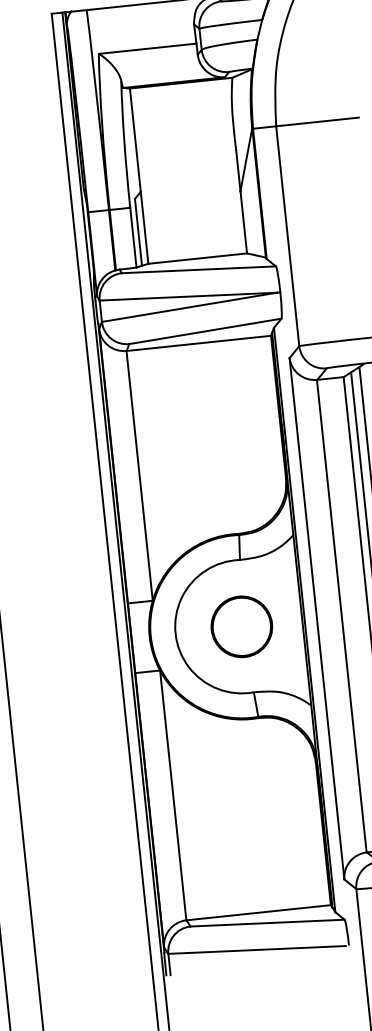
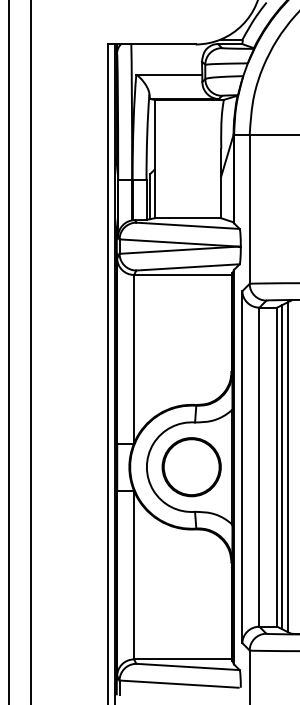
part: (241, 627) -> (191, 467), size x1.43

